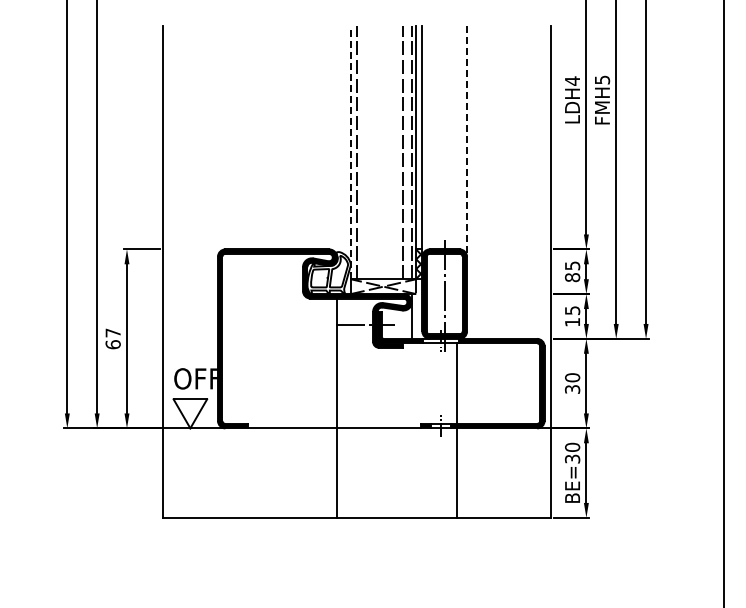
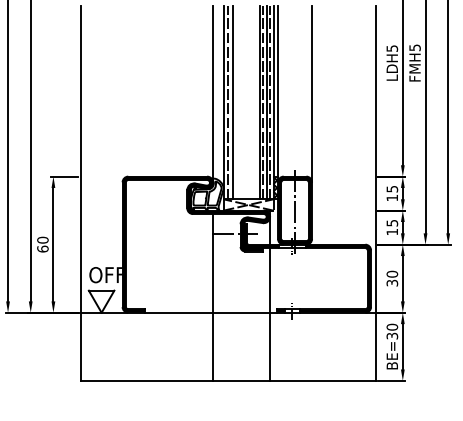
text: (572, 80) -> (392, 48), LDH4 -> LDH5
line: (337, 141) -> (213, 94), added
line: (467, 141) -> (312, 94), dashed -> solid
line: (350, 152) -> (223, 102), dashed -> solid
line: (362, 152) -> (232, 102), added
line: (398, 152) -> (259, 102), added
line: (407, 152) -> (266, 102), added
text: (572, 277) -> (392, 198), 85 -> 15
text: (112, 332) -> (42, 239), 67 -> 60
line: (456, 430) -> (269, 314), moved

